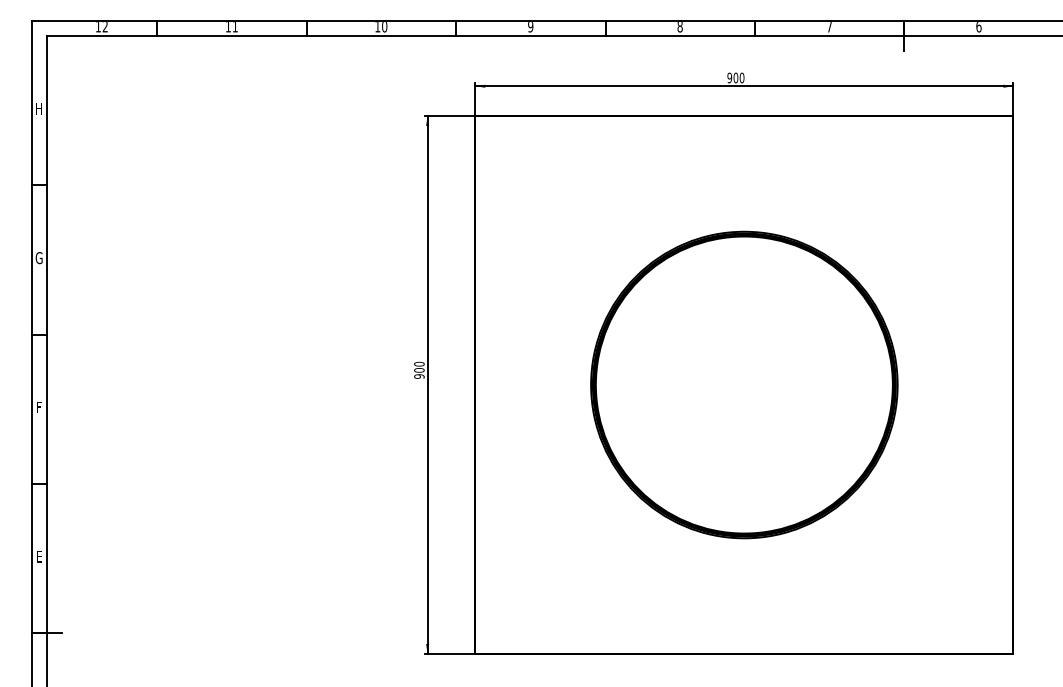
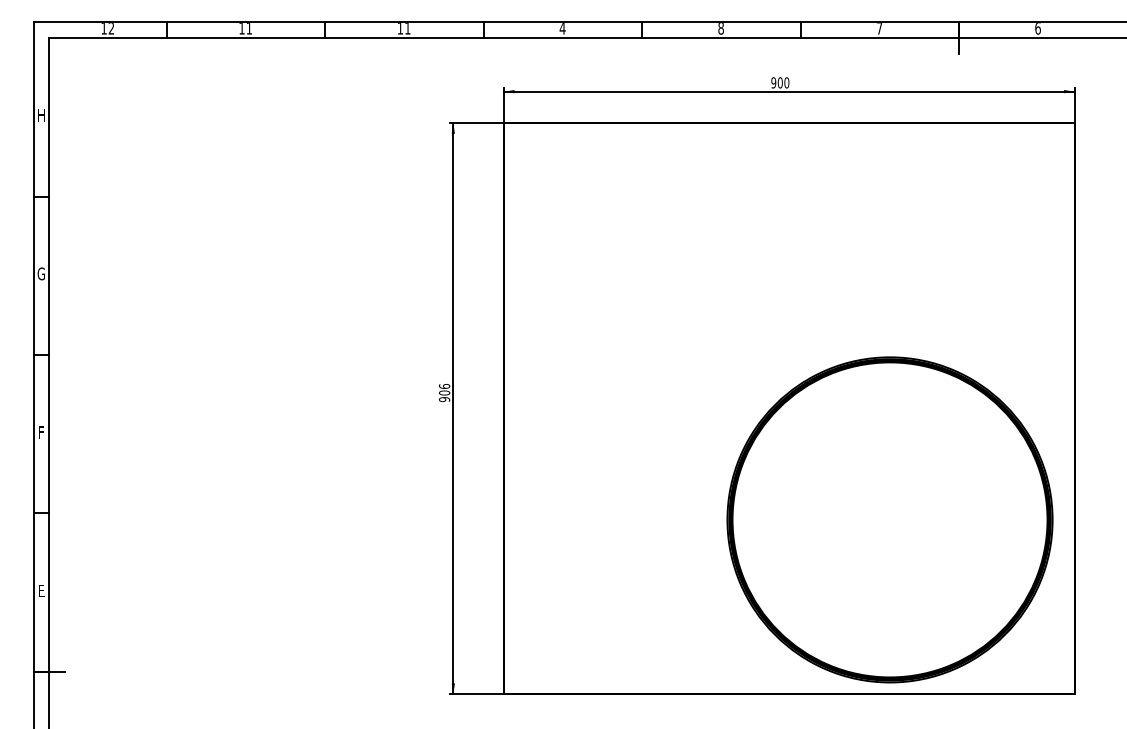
text: (384, 27) -> (407, 29), 10 -> 11
text: (530, 27) -> (562, 29), 9 -> 4
text: (419, 363) -> (444, 385), 900 -> 906
part: (744, 384) -> (890, 519), moved

